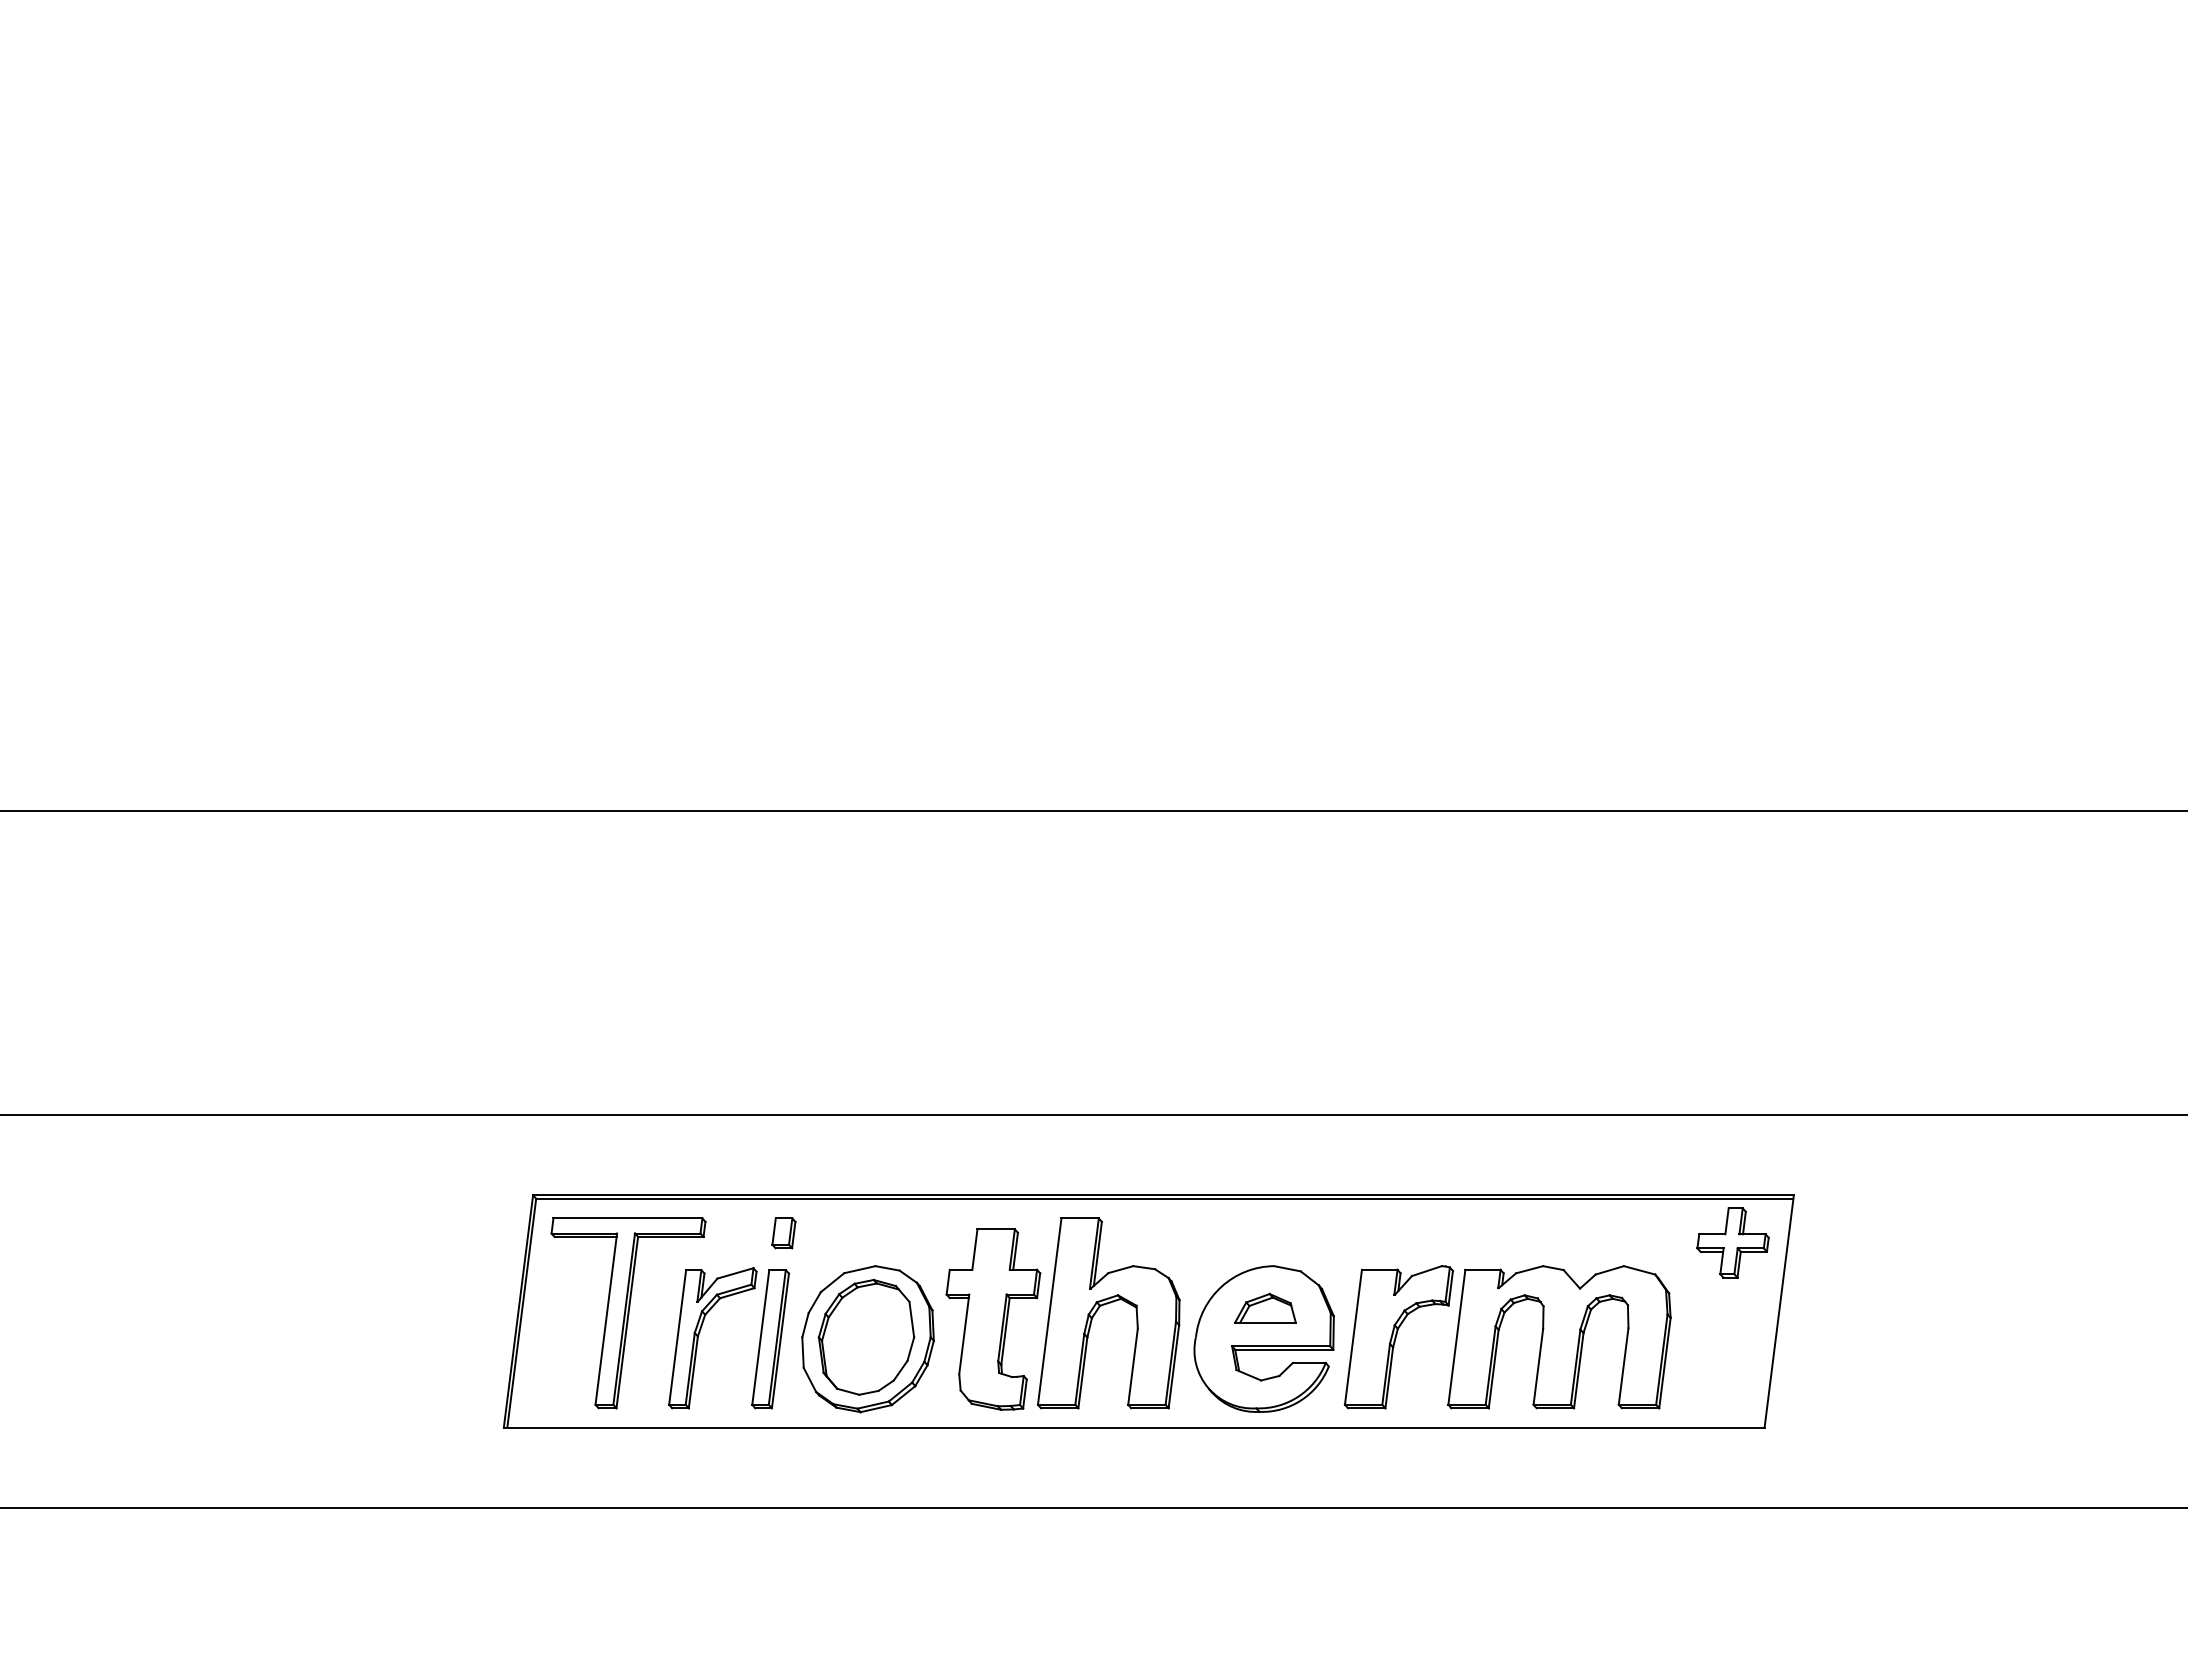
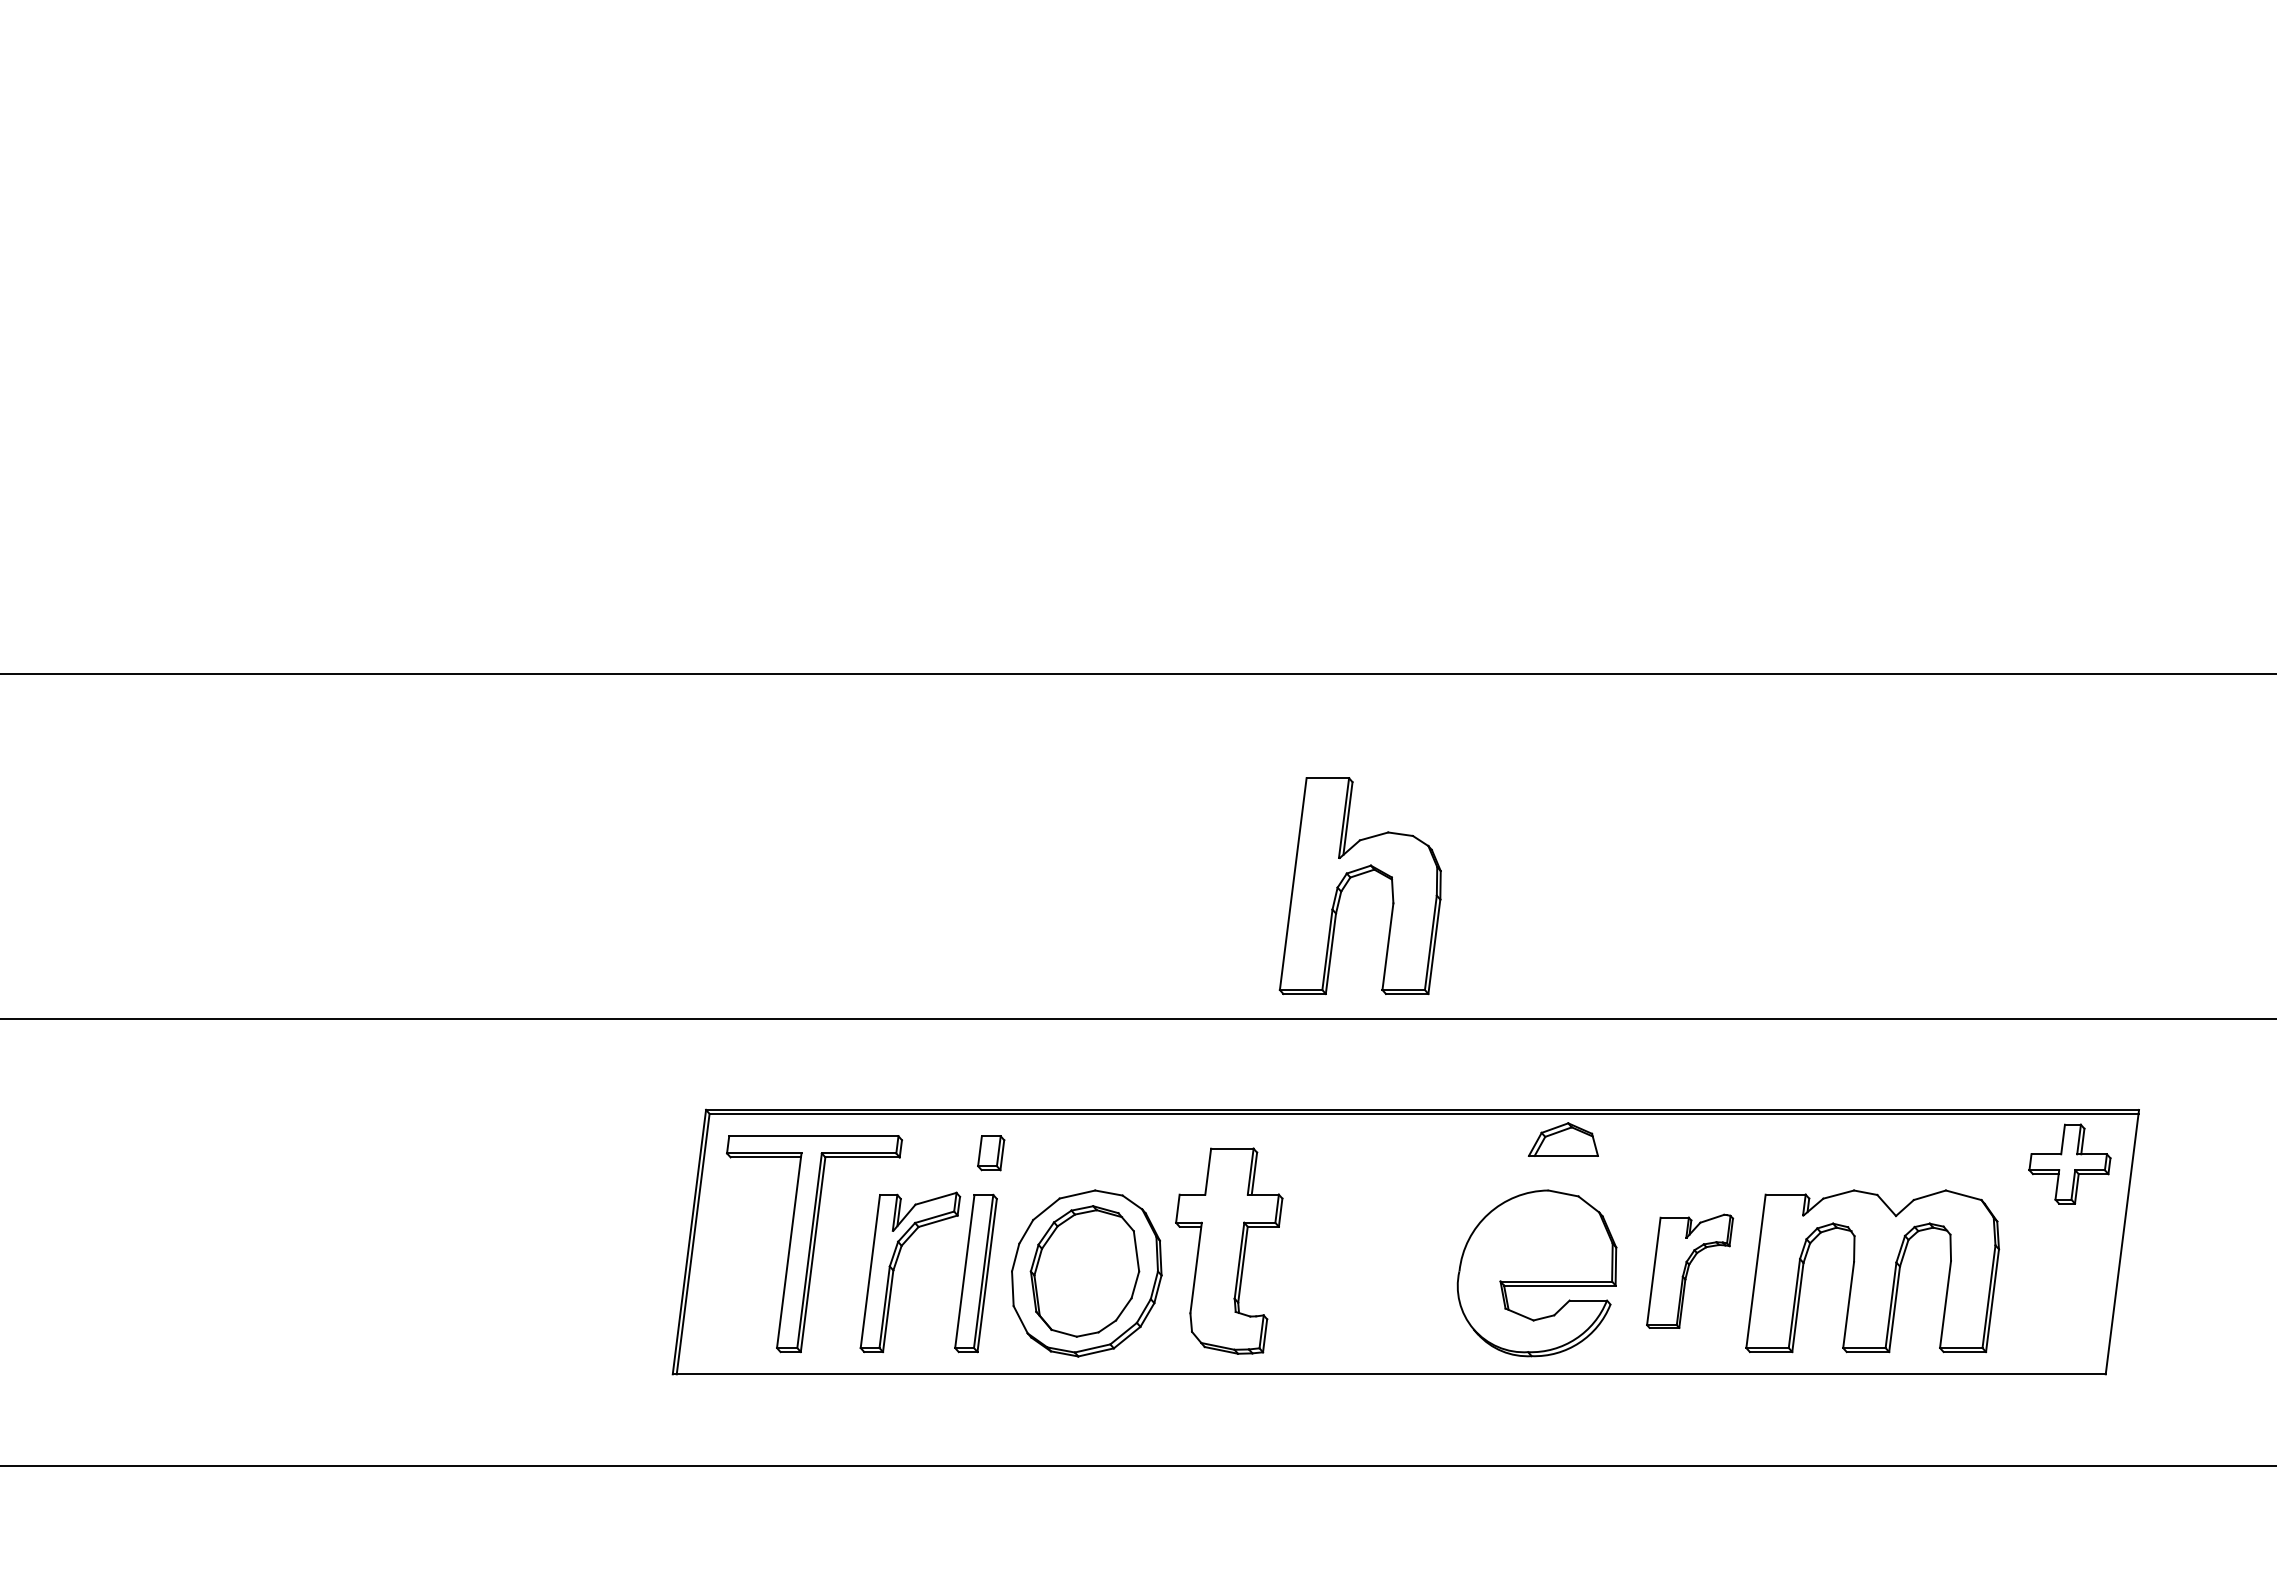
part: (1104, 1305) -> (1355, 877), moved
part: (1265, 1307) -> (1563, 1138), moved
part: (1398, 1337) -> (1689, 1271), size x0.7

